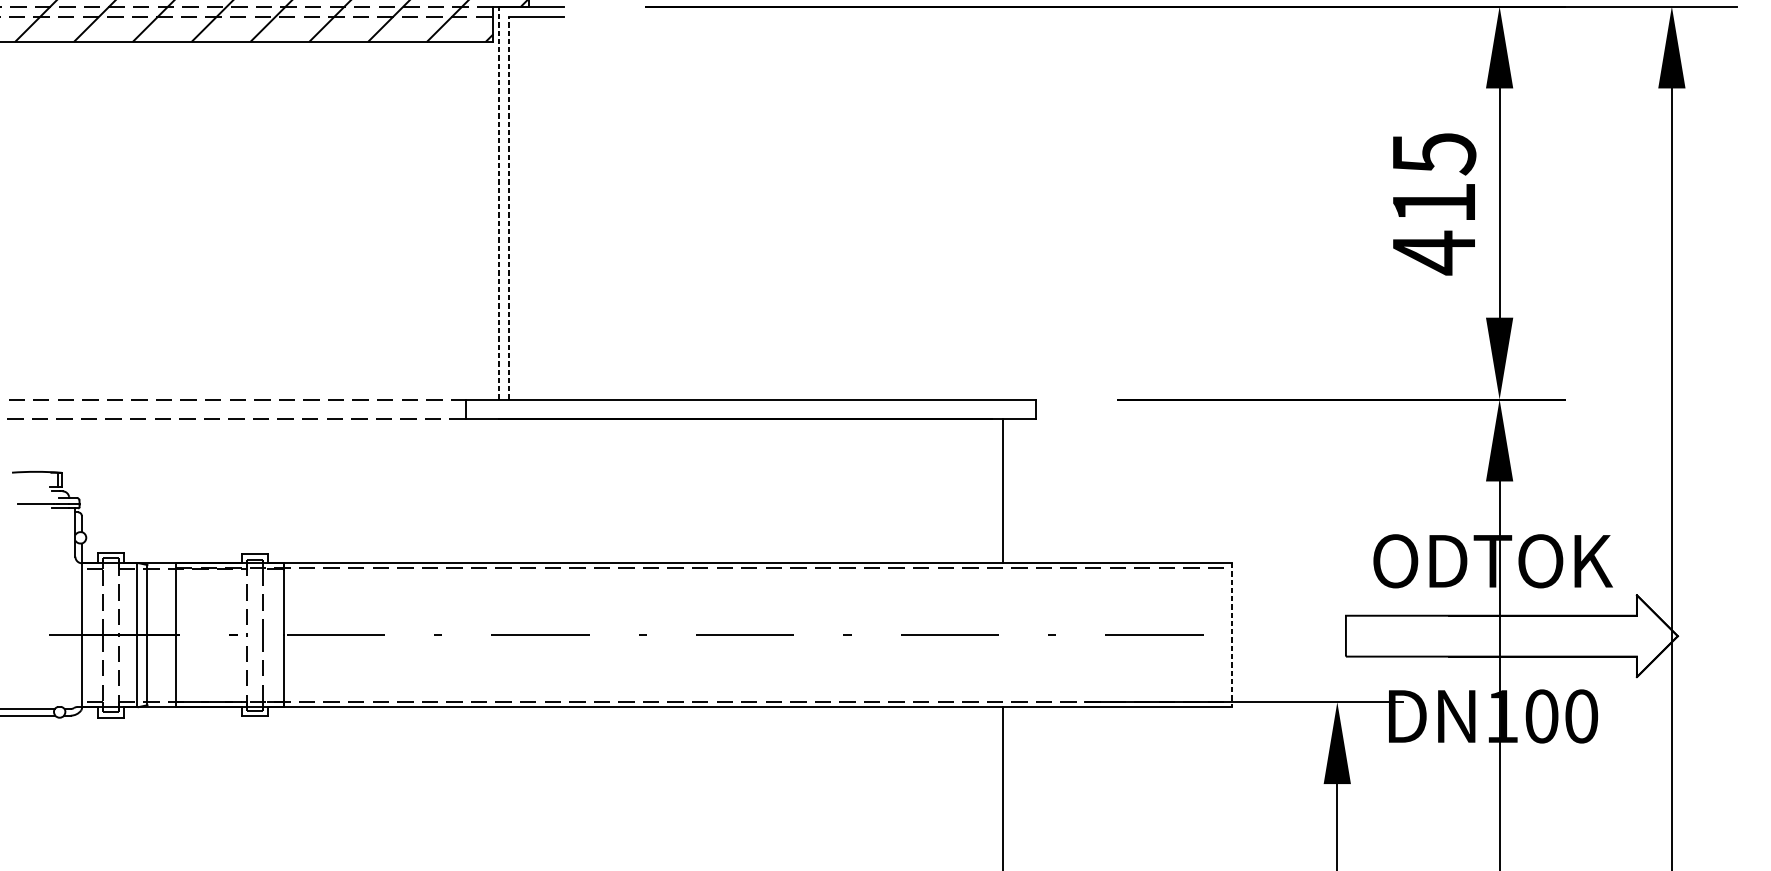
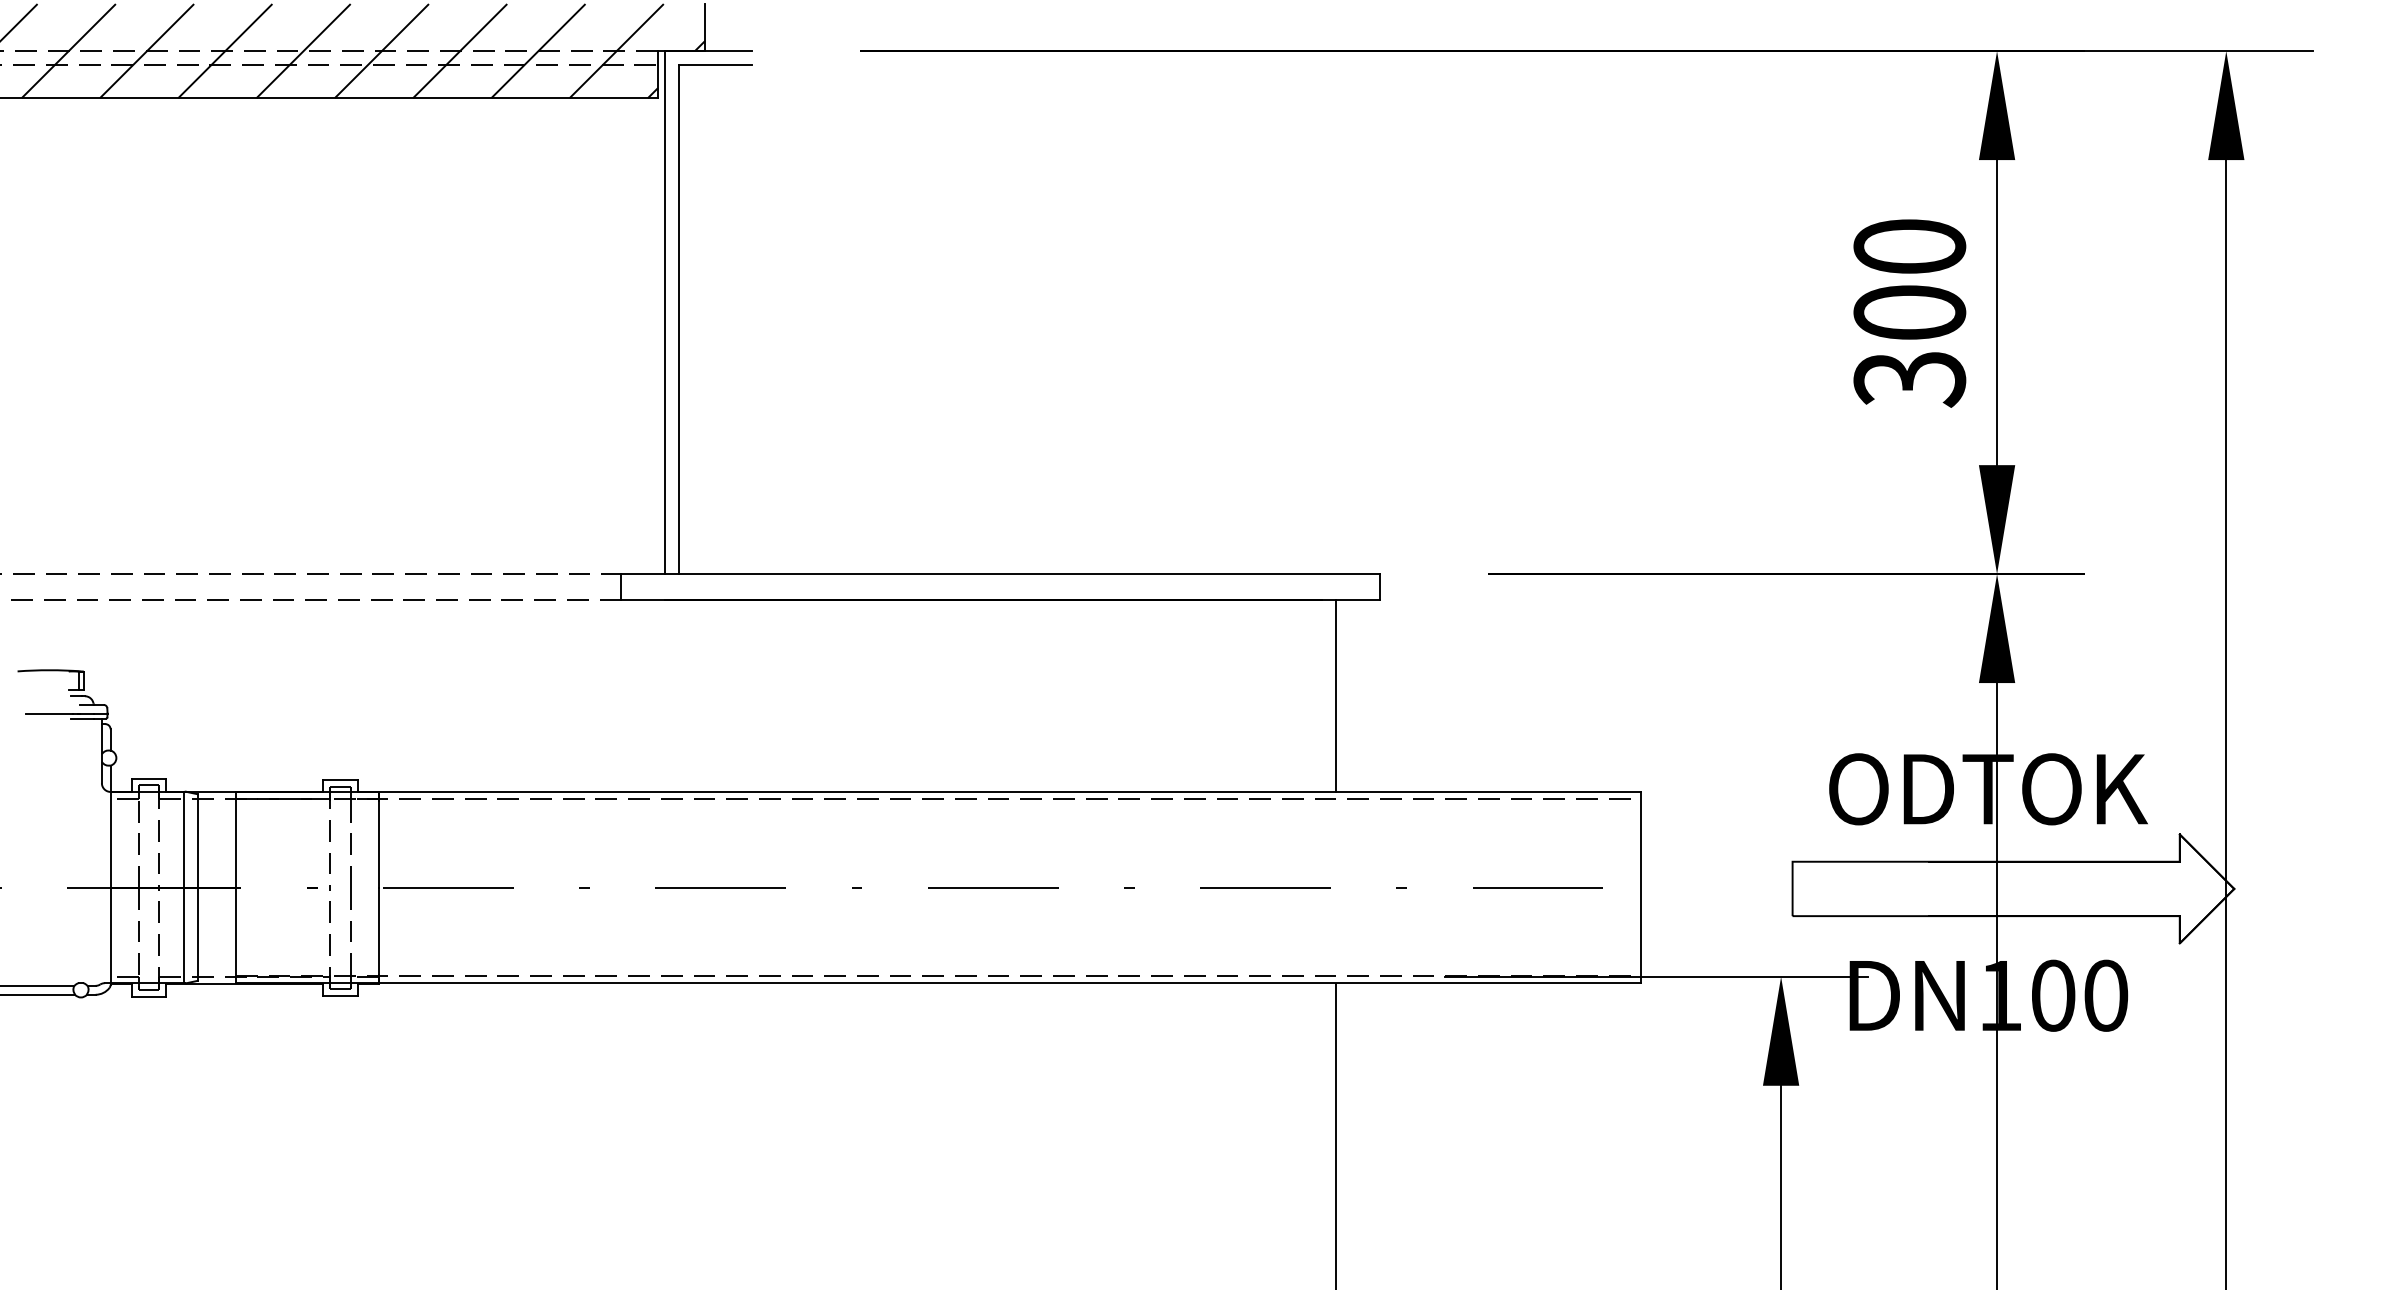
line: (498, 202) -> (664, 312), dashed -> solid
text: (1433, 204) -> (1909, 314), 415 -> 300
line: (508, 208) -> (678, 319), dashed -> solid
line: (1232, 635) -> (1641, 887), dashed -> solid

